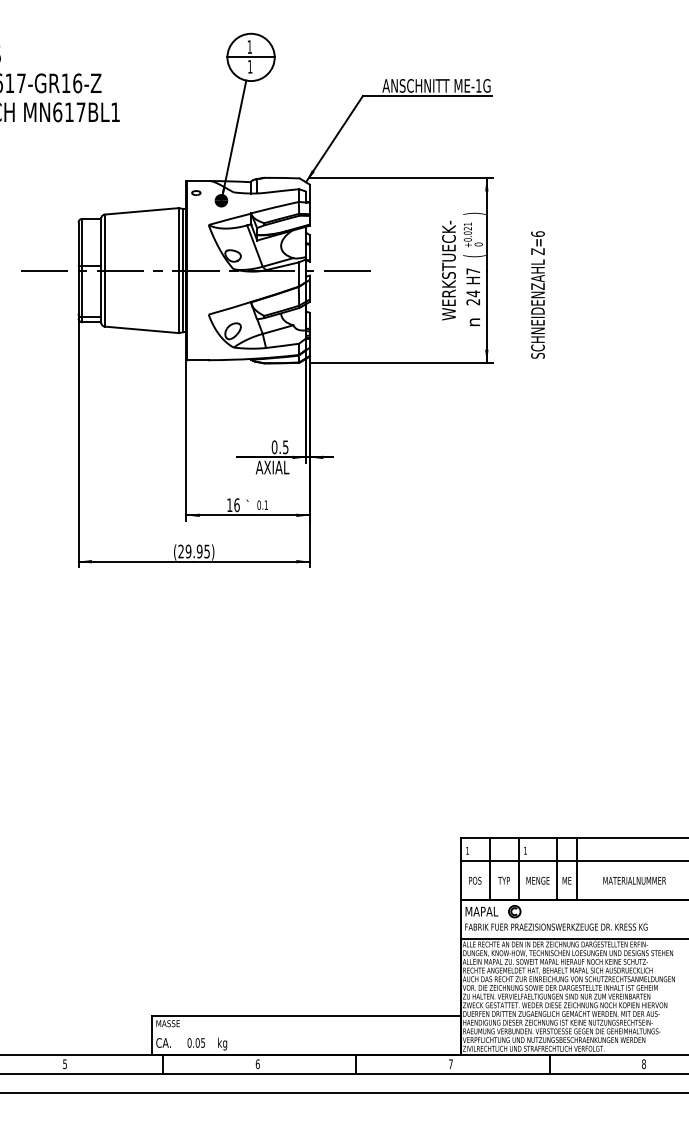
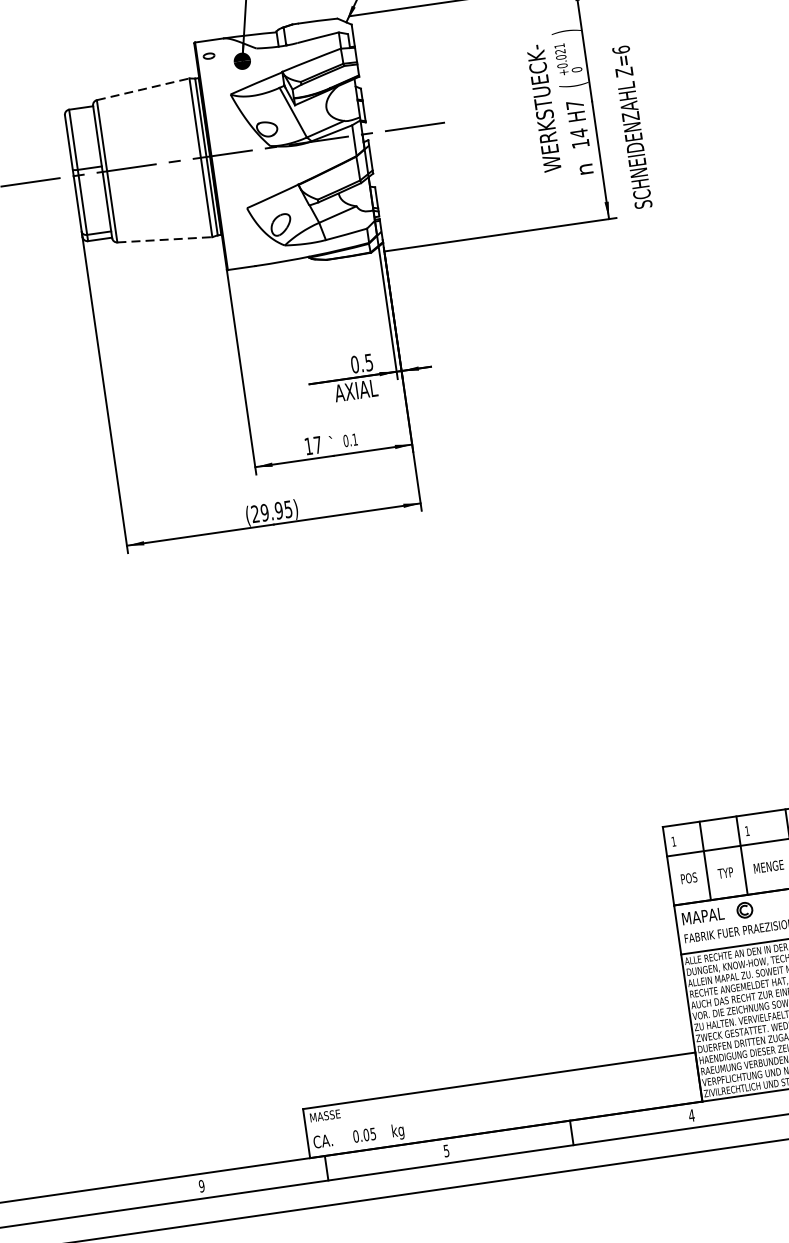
line: (142, 211) -> (144, 89), solid -> dashed
text: (537, 294) -> (631, 126), moved
text: (472, 302) -> (579, 144), 24 -> 14
line: (142, 329) -> (165, 239), solid -> dashed
text: (236, 505) -> (317, 445), 16 -> 17
text: (65, 1063) -> (202, 1185), 5 -> 9
text: (257, 1063) -> (446, 1150), 6 -> 5
text: (450, 1063) -> (691, 1114), 7 -> 4

